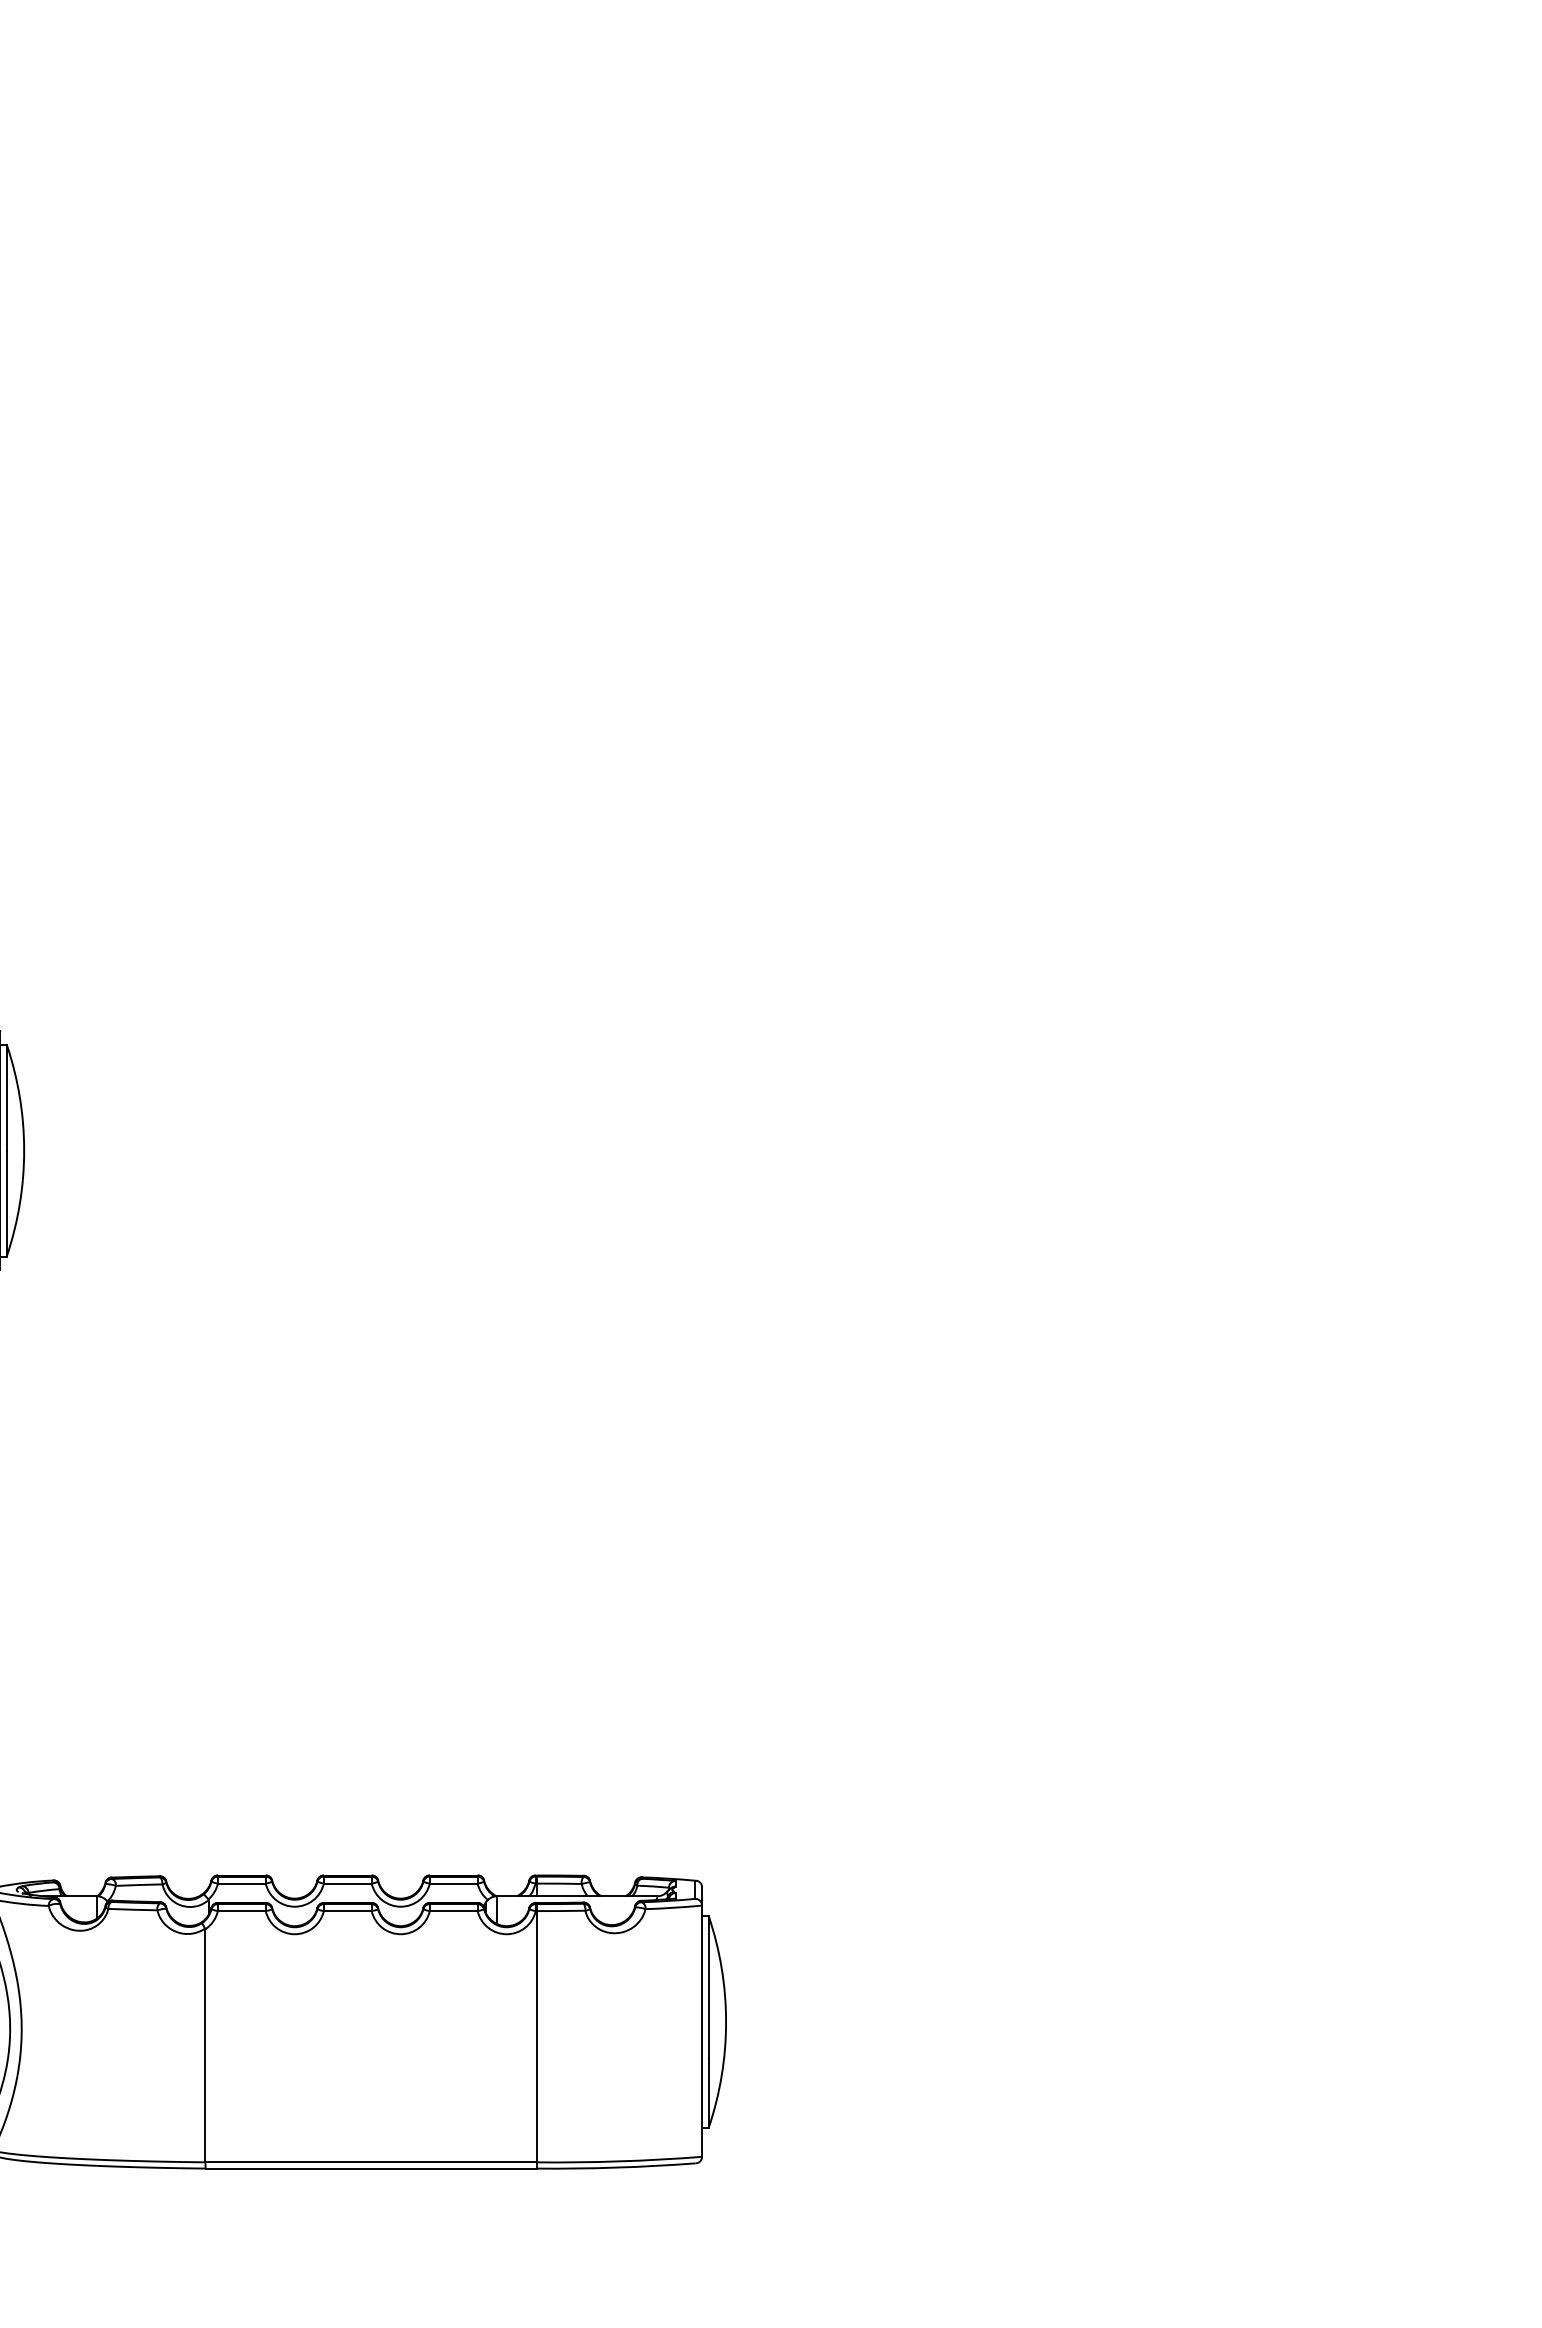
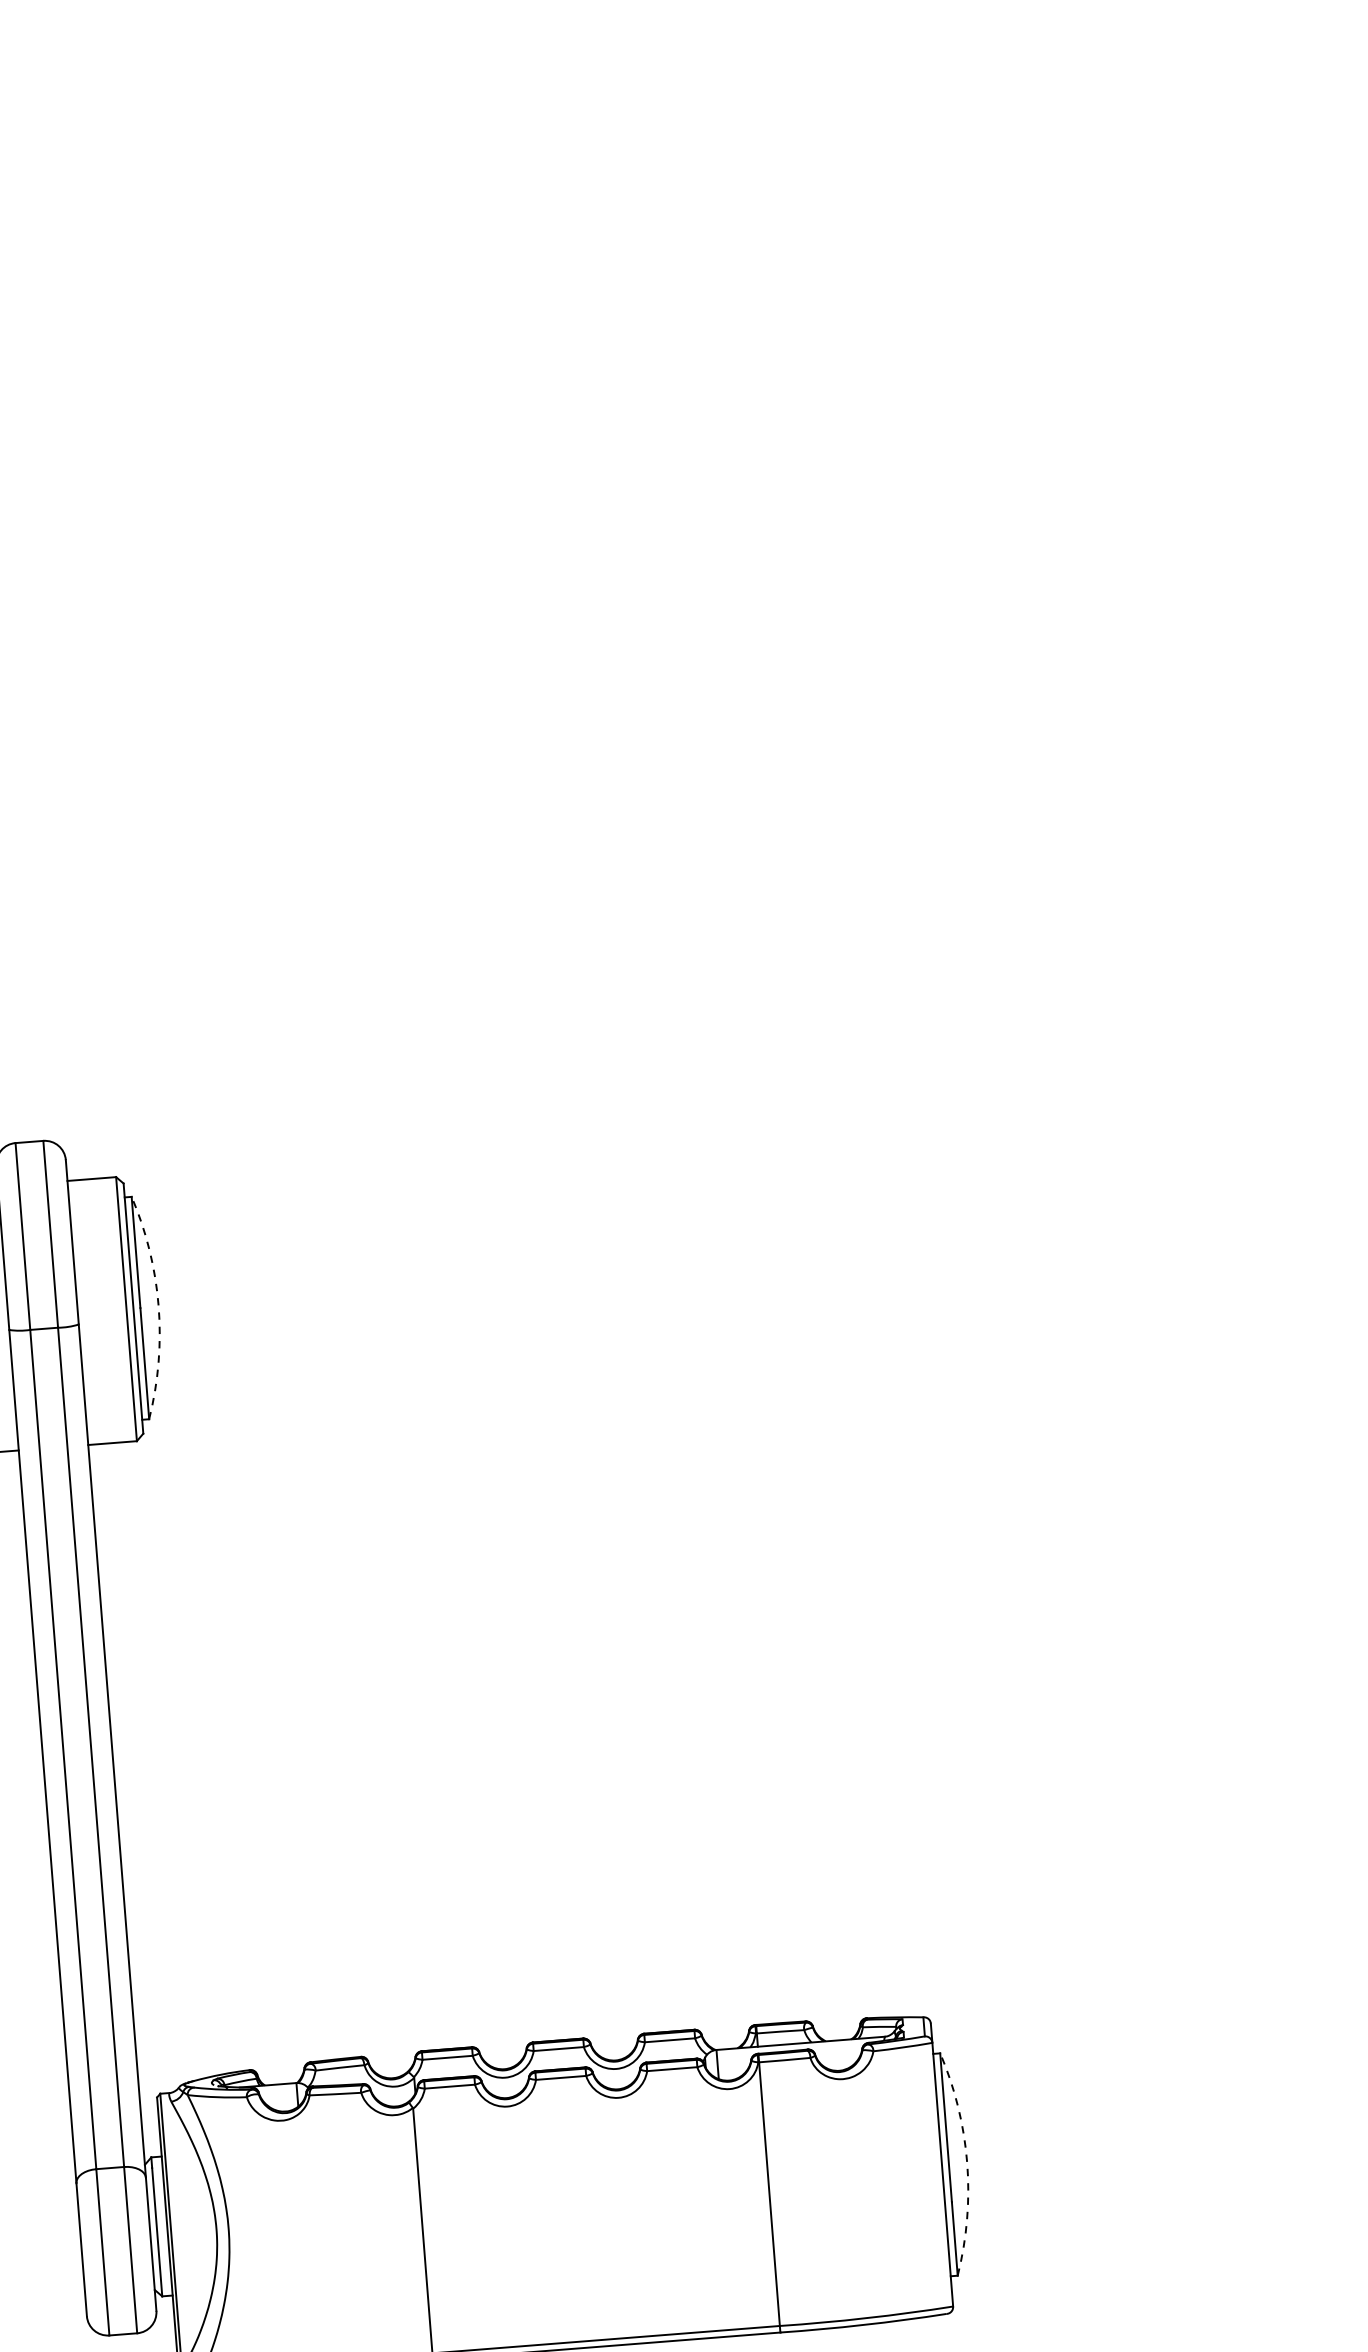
arc: (24, 1150) -> (159, 1306), solid -> dashed
arc: (726, 2022) -> (967, 2163), solid -> dashed

